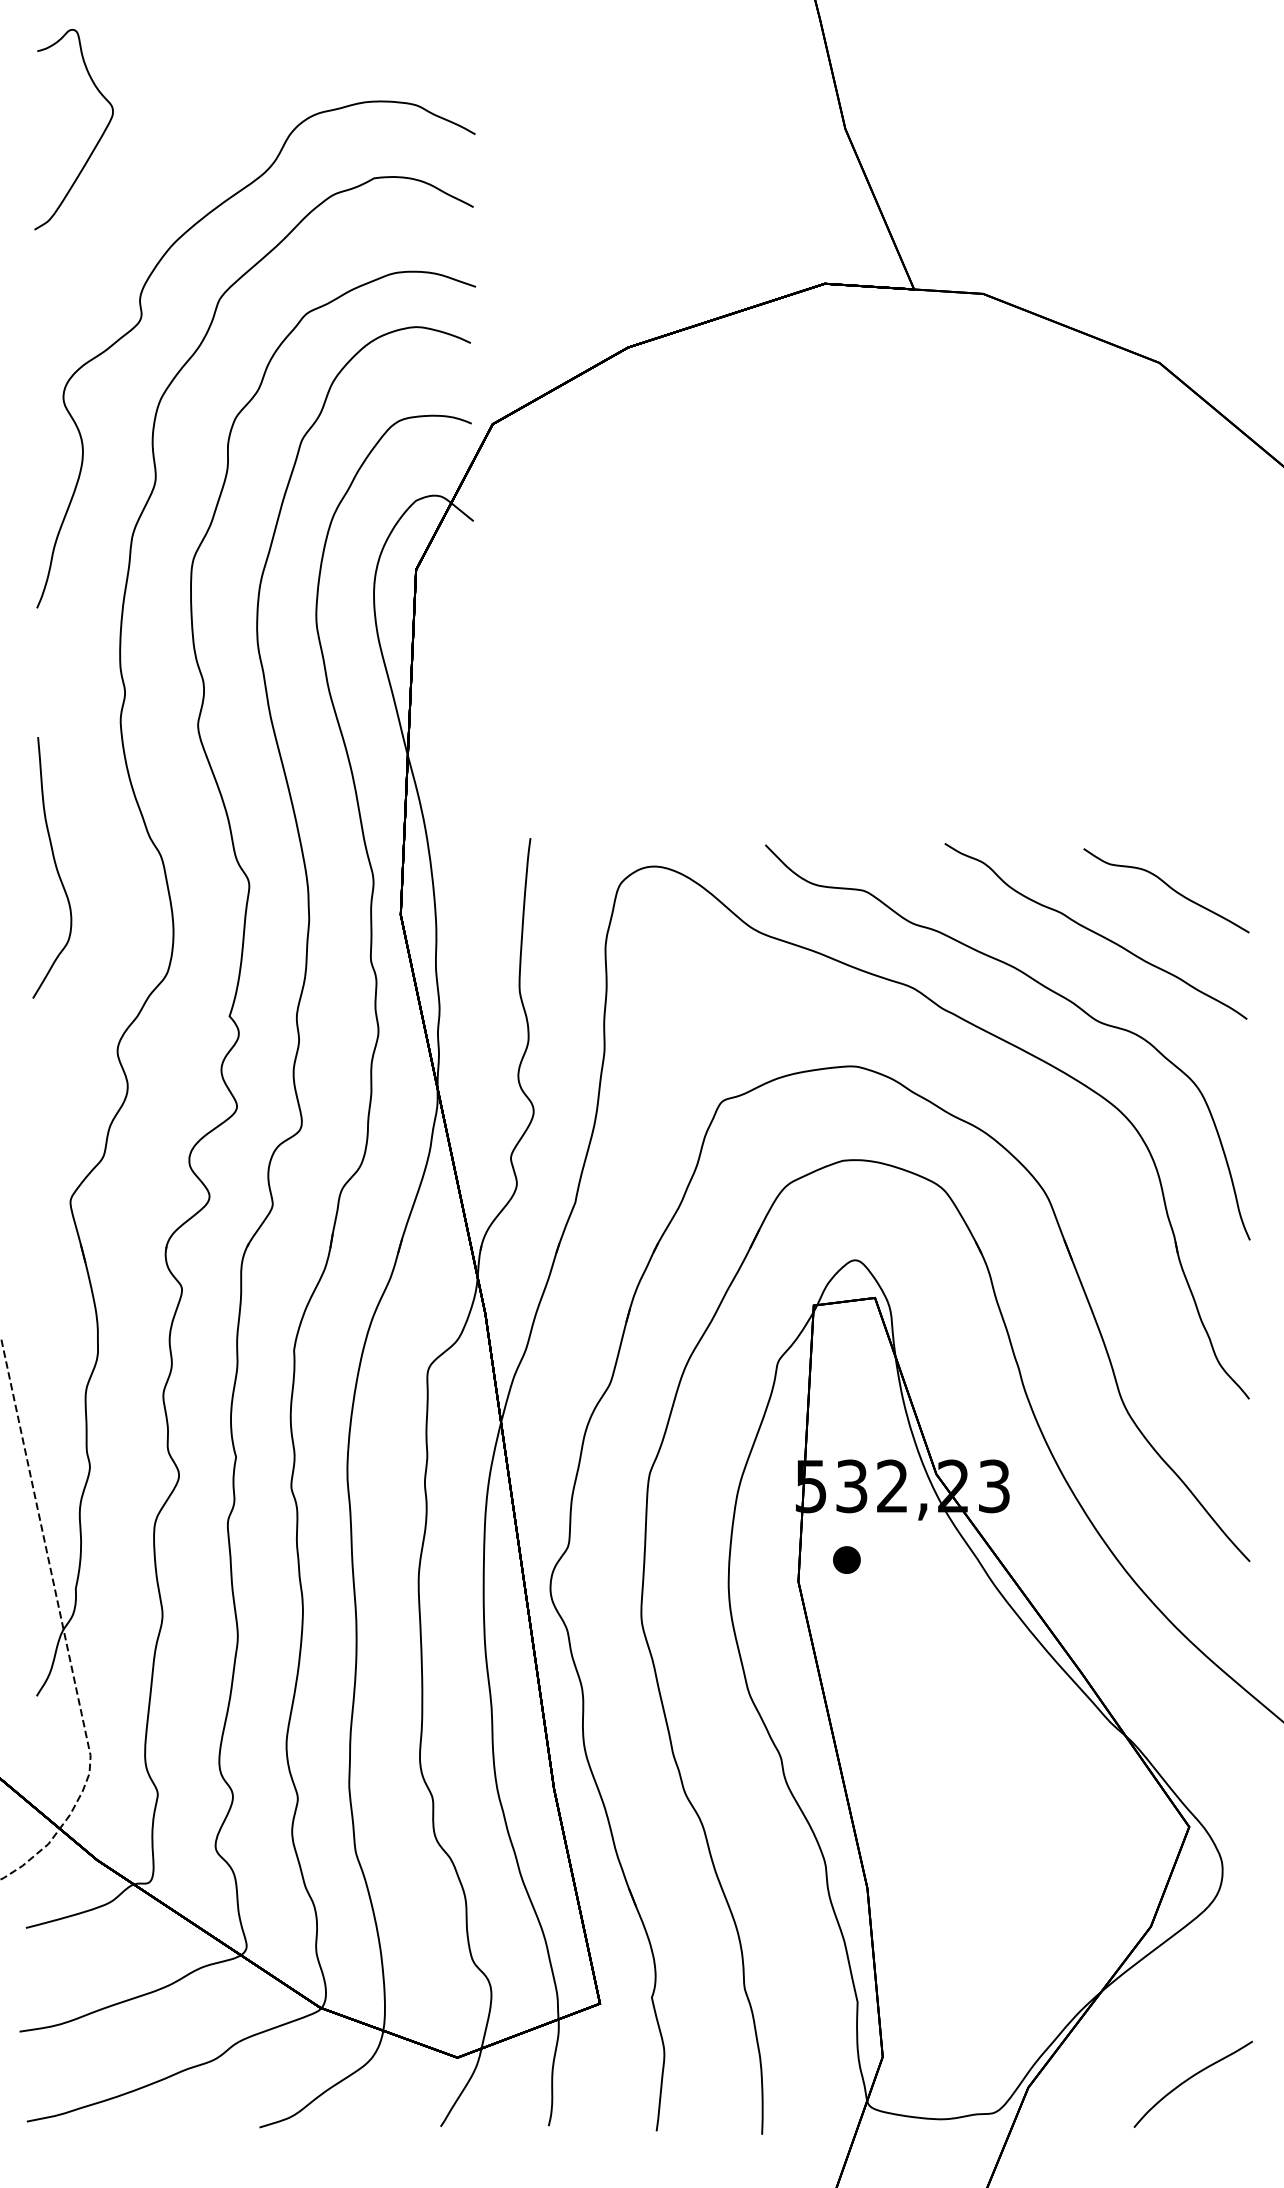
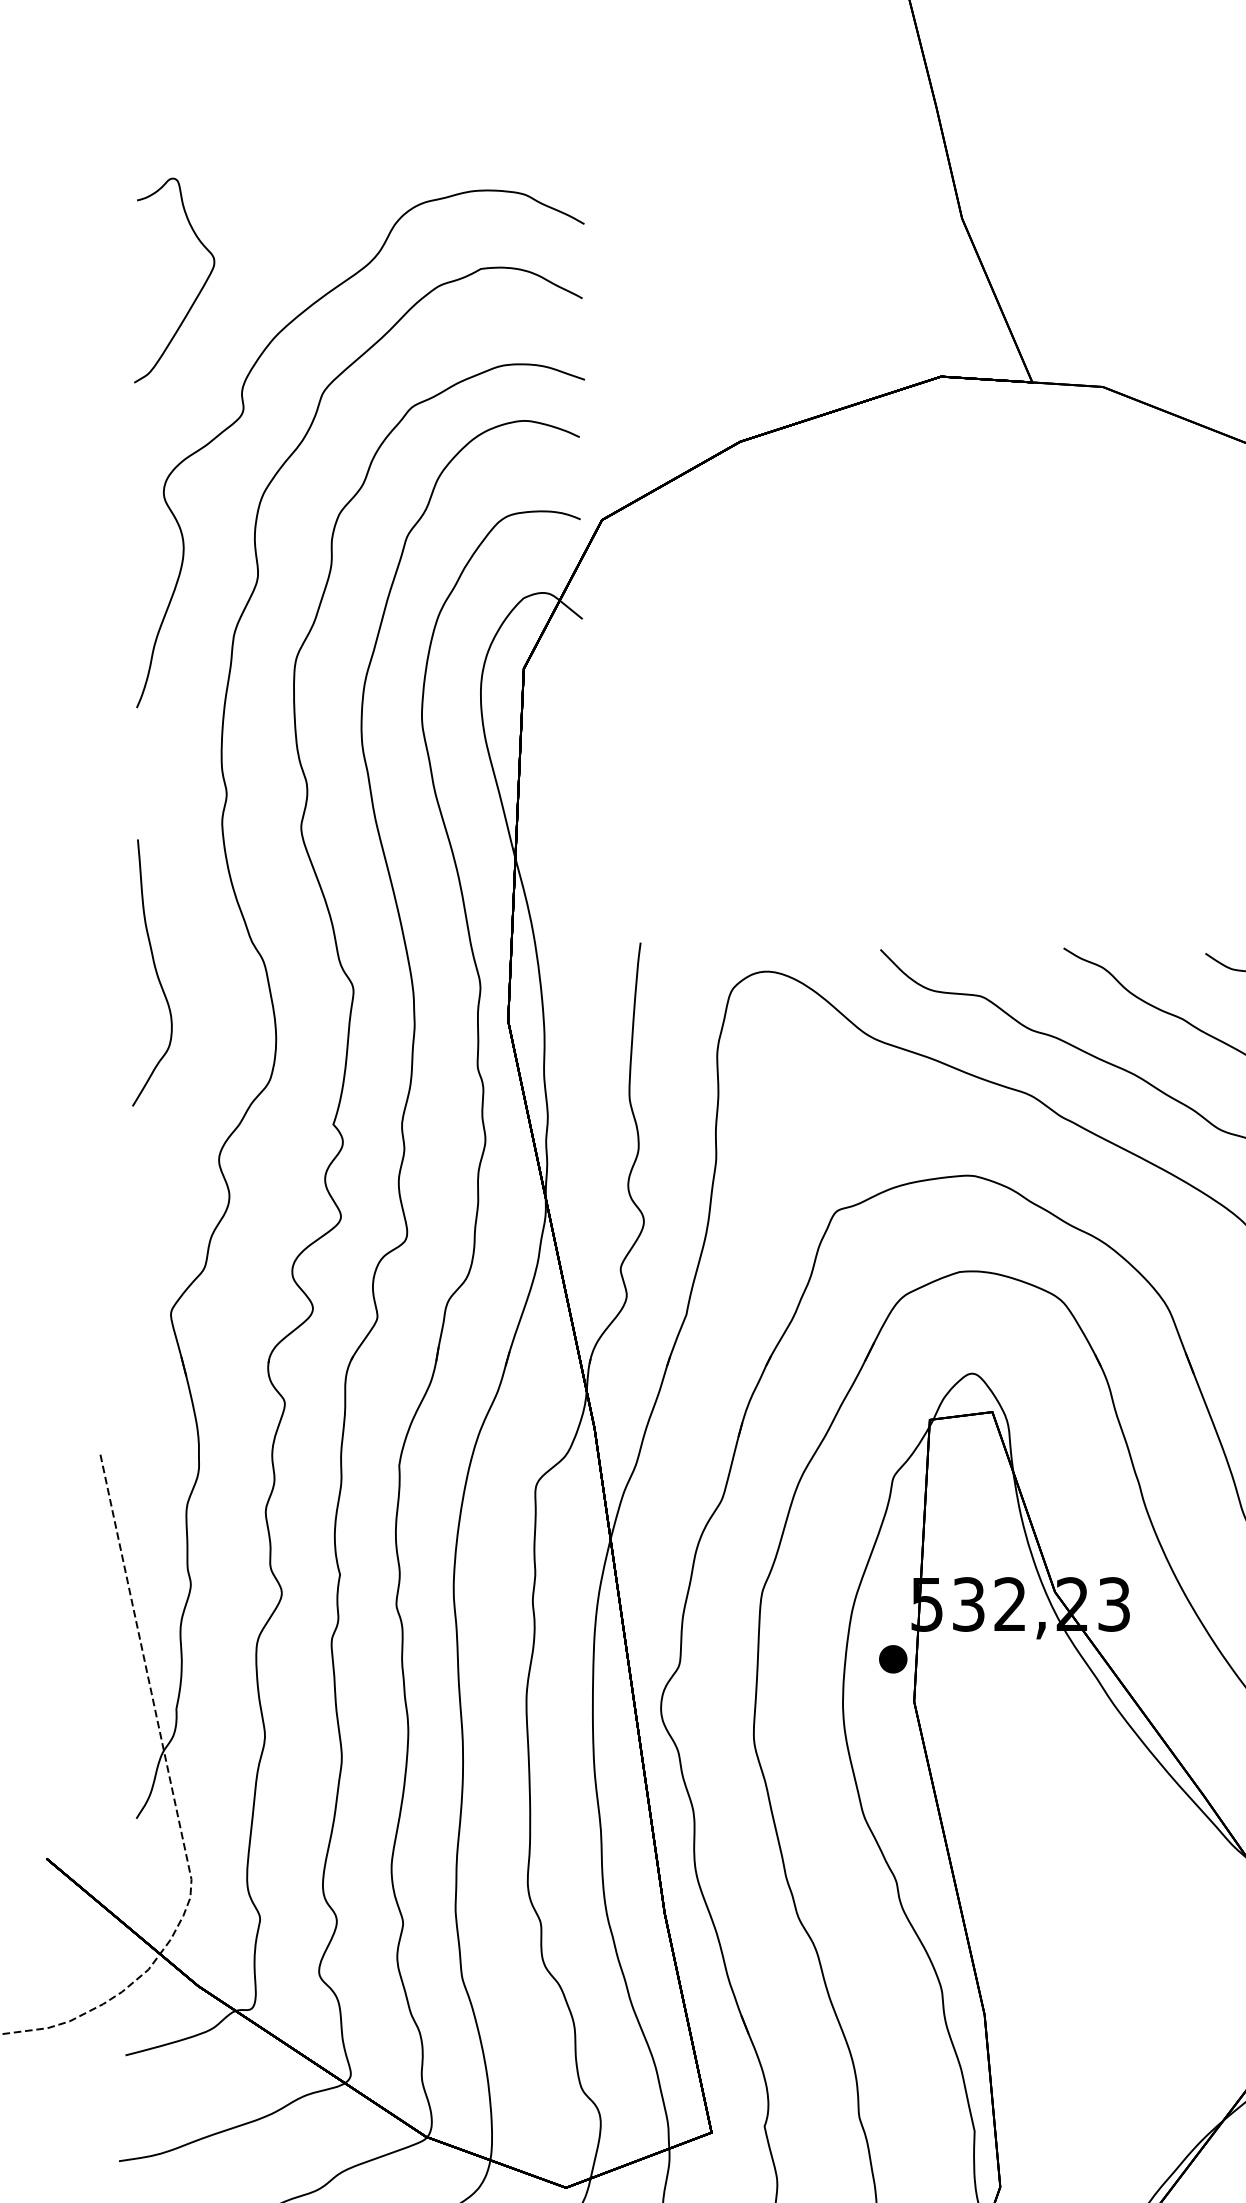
curve: (97, 141) -> (198, 292), moved
part: (846, 1559) -> (892, 1658), moved

